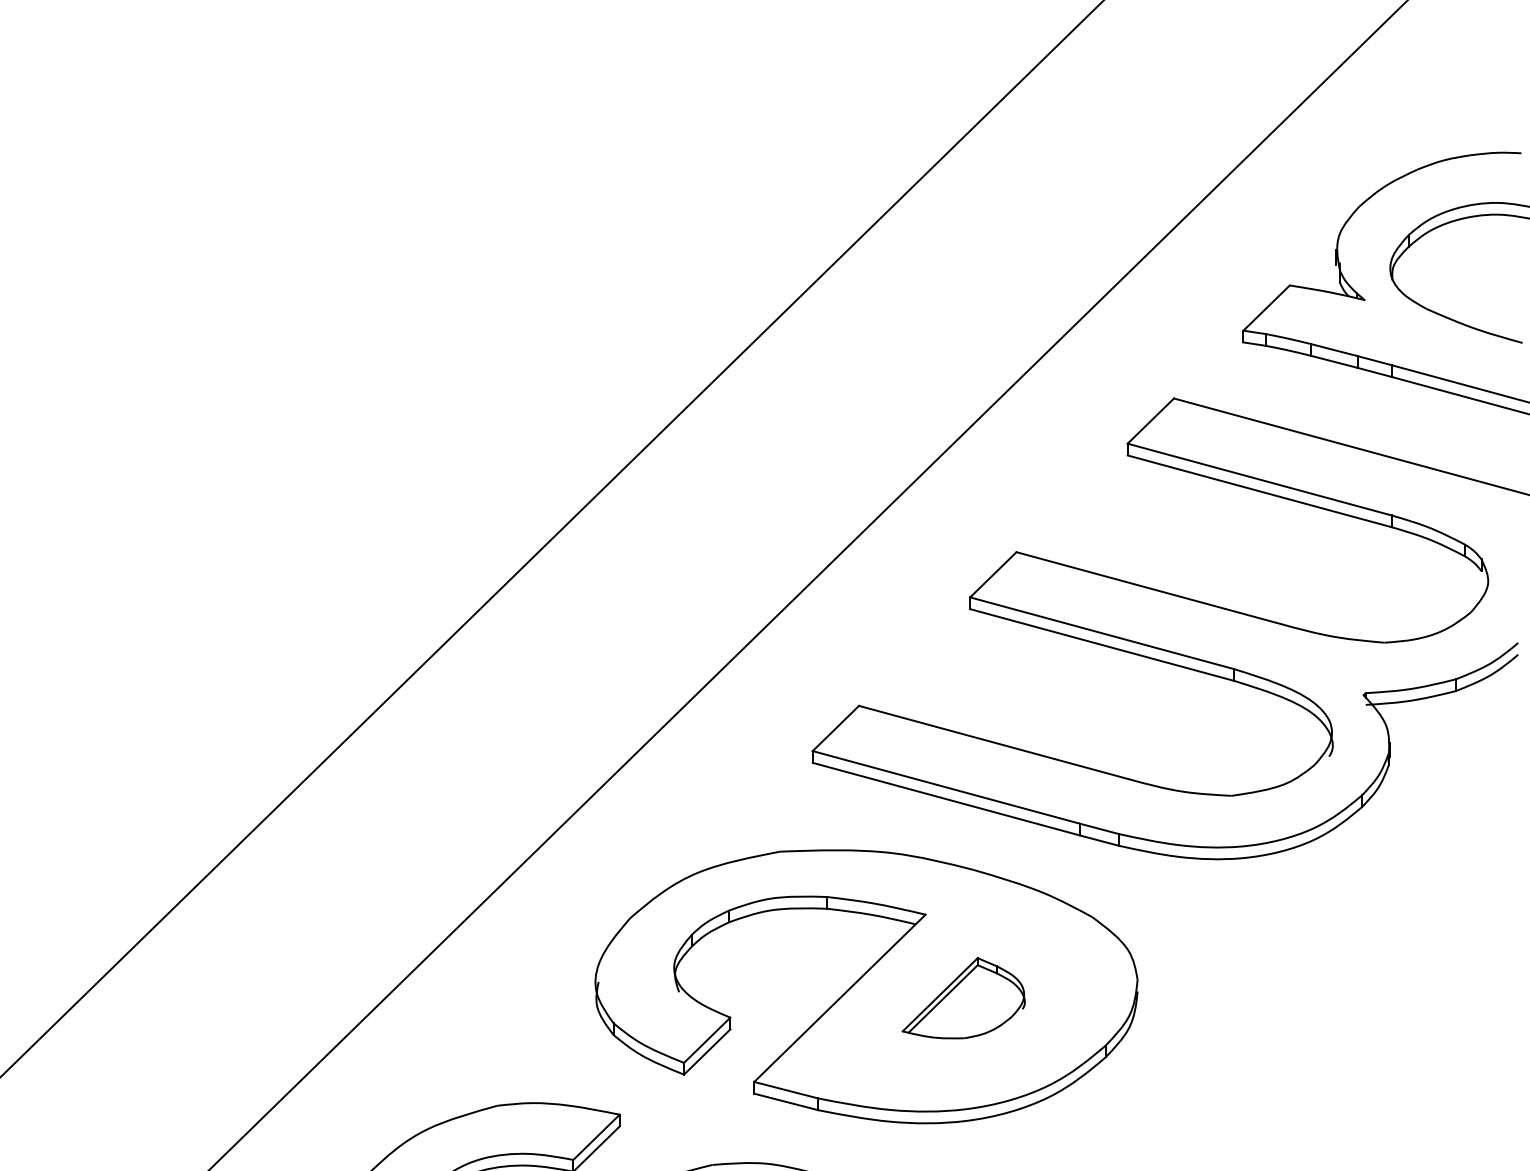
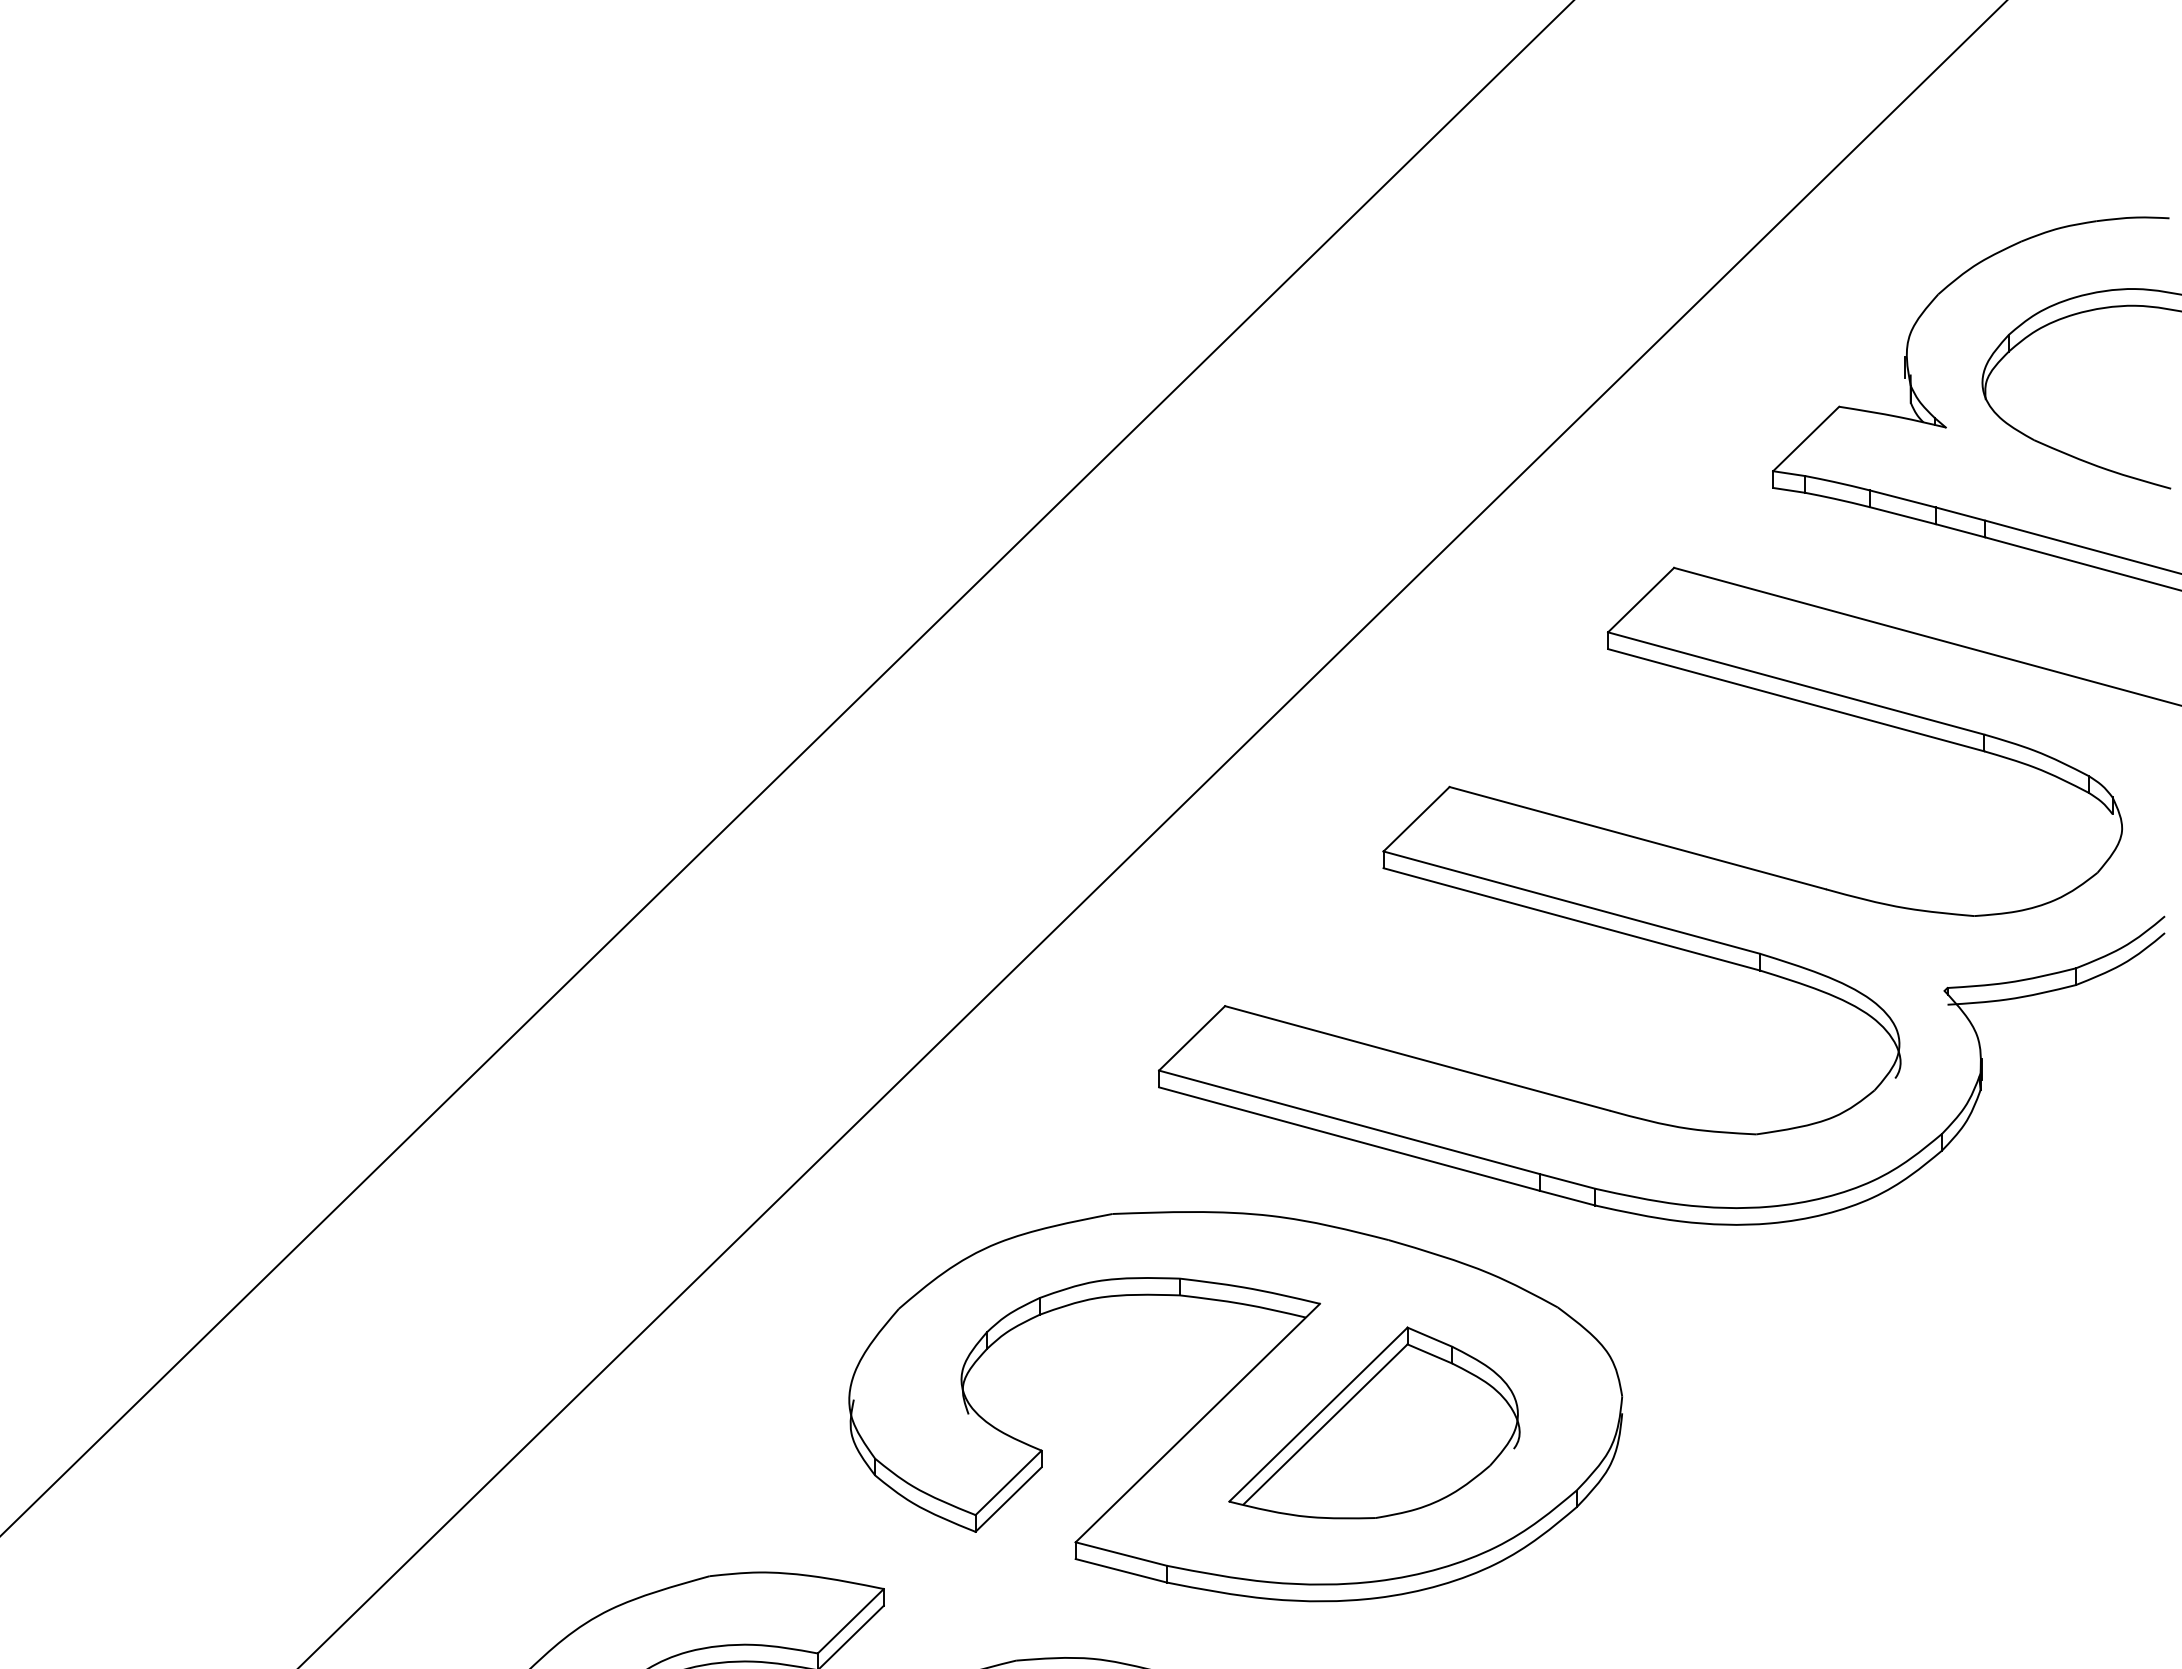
part: (963, 997) -> (1374, 1422), size x1.67

